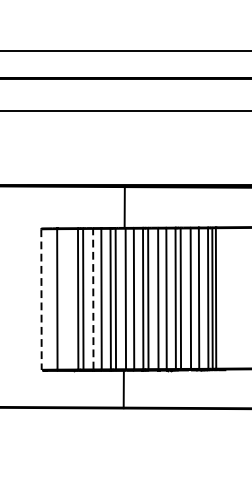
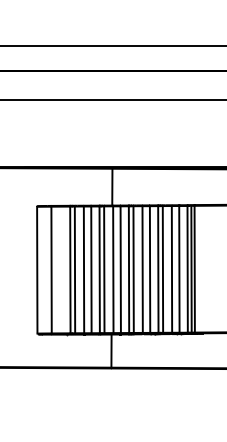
line: (93, 298) -> (84, 269), dashed -> solid
line: (41, 299) -> (37, 270), dashed -> solid

